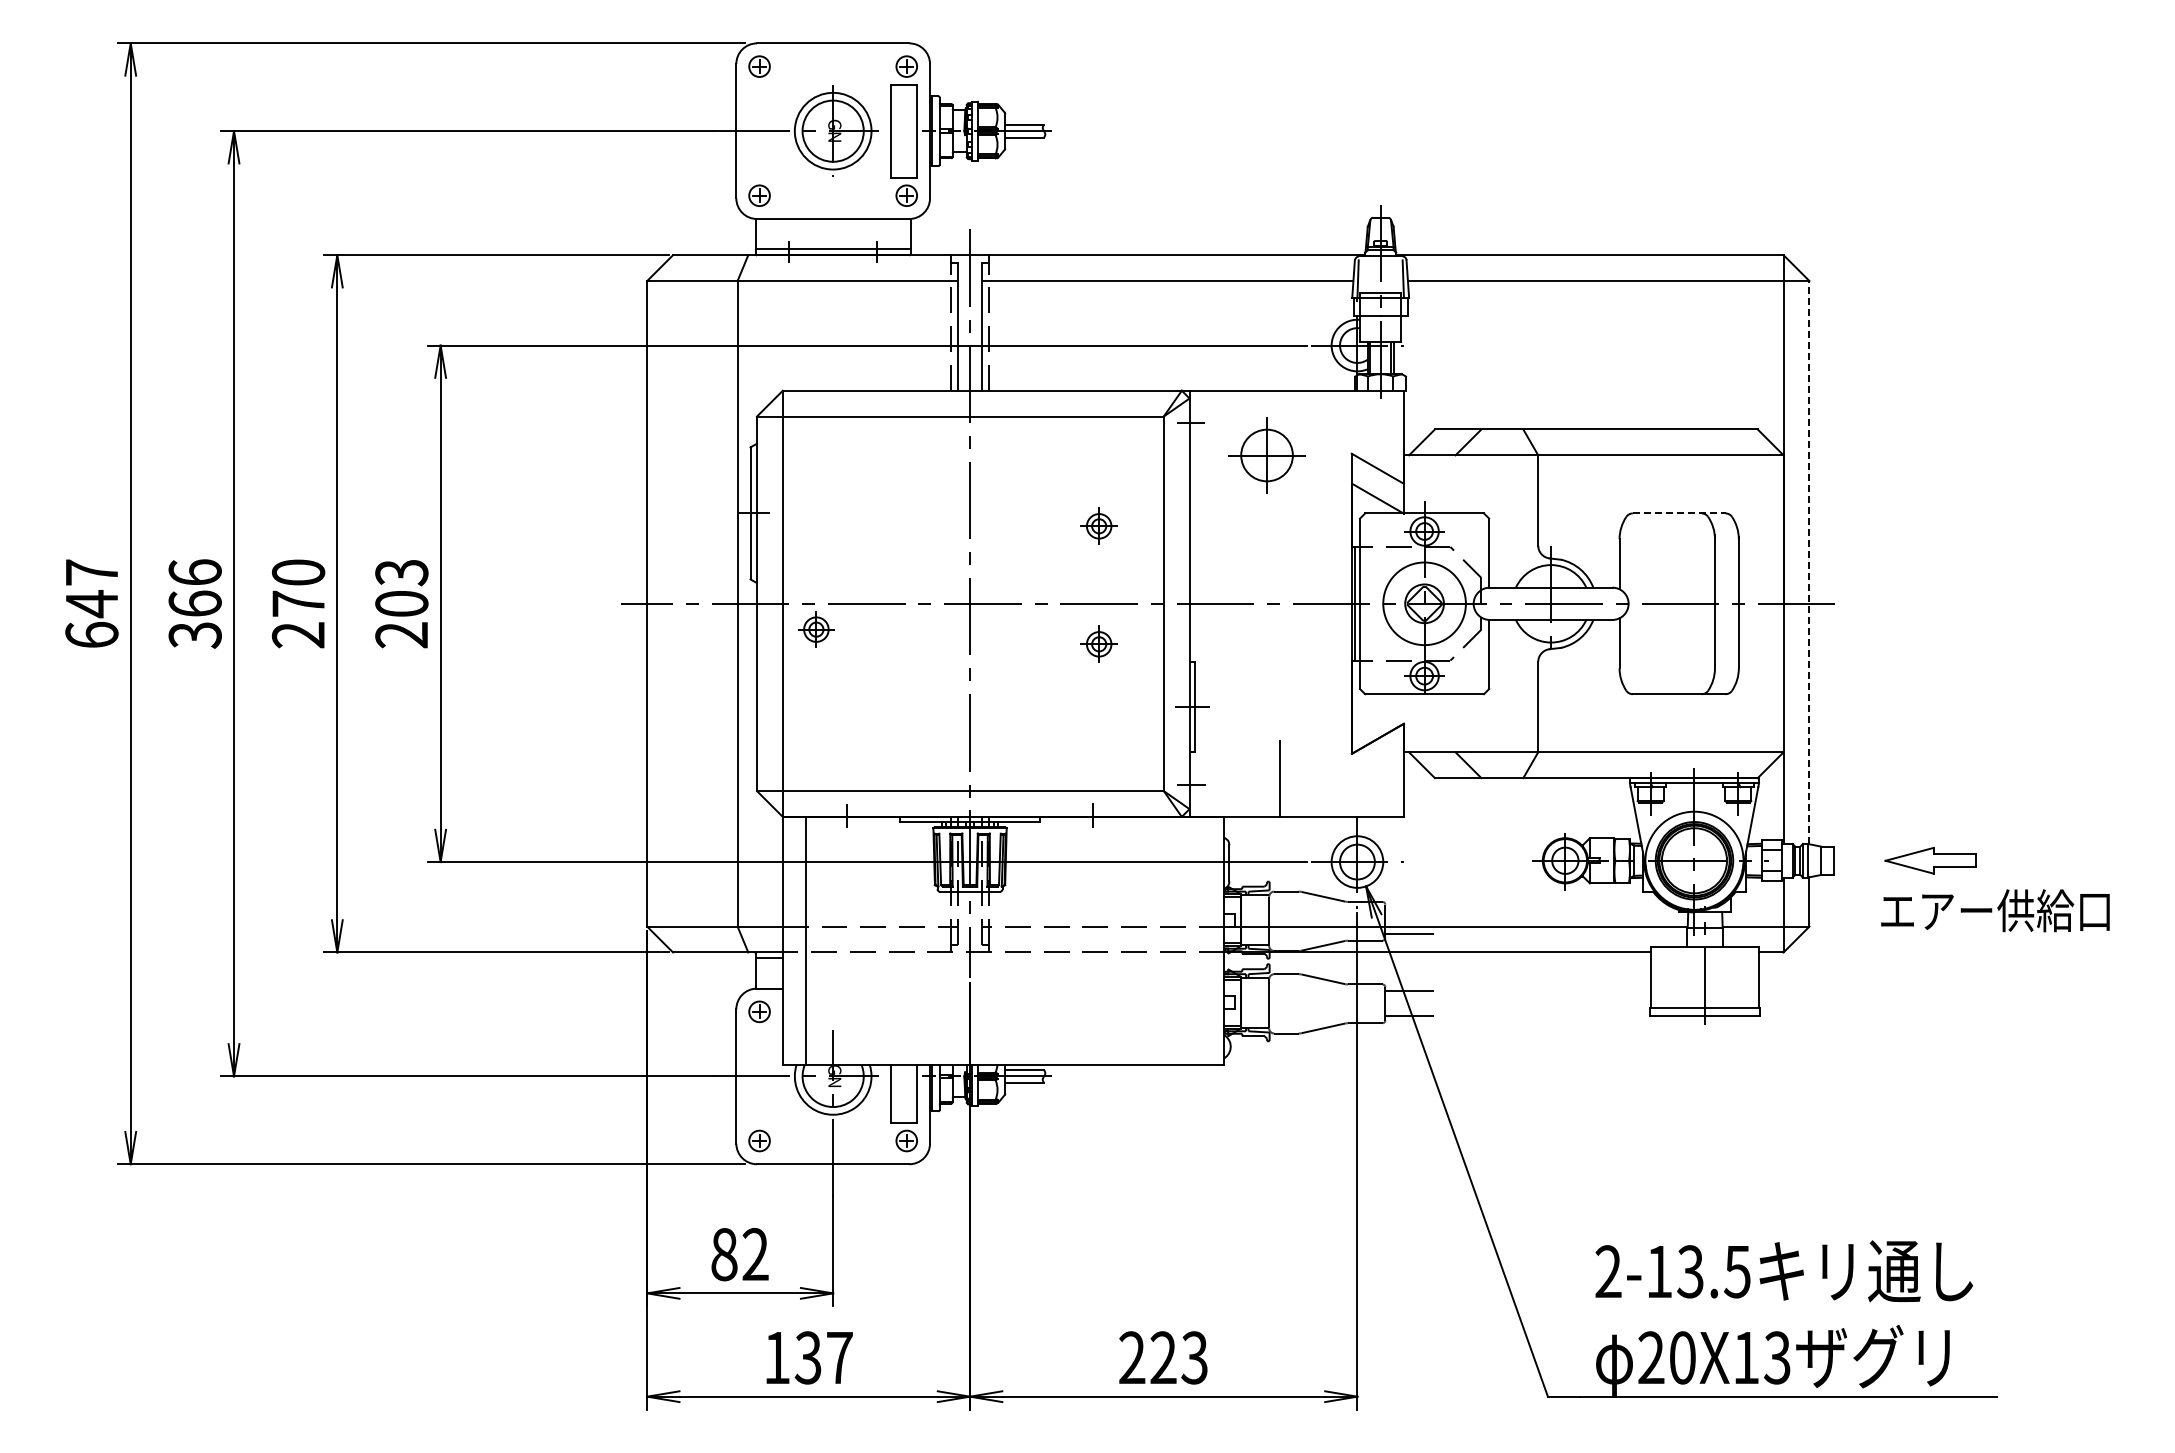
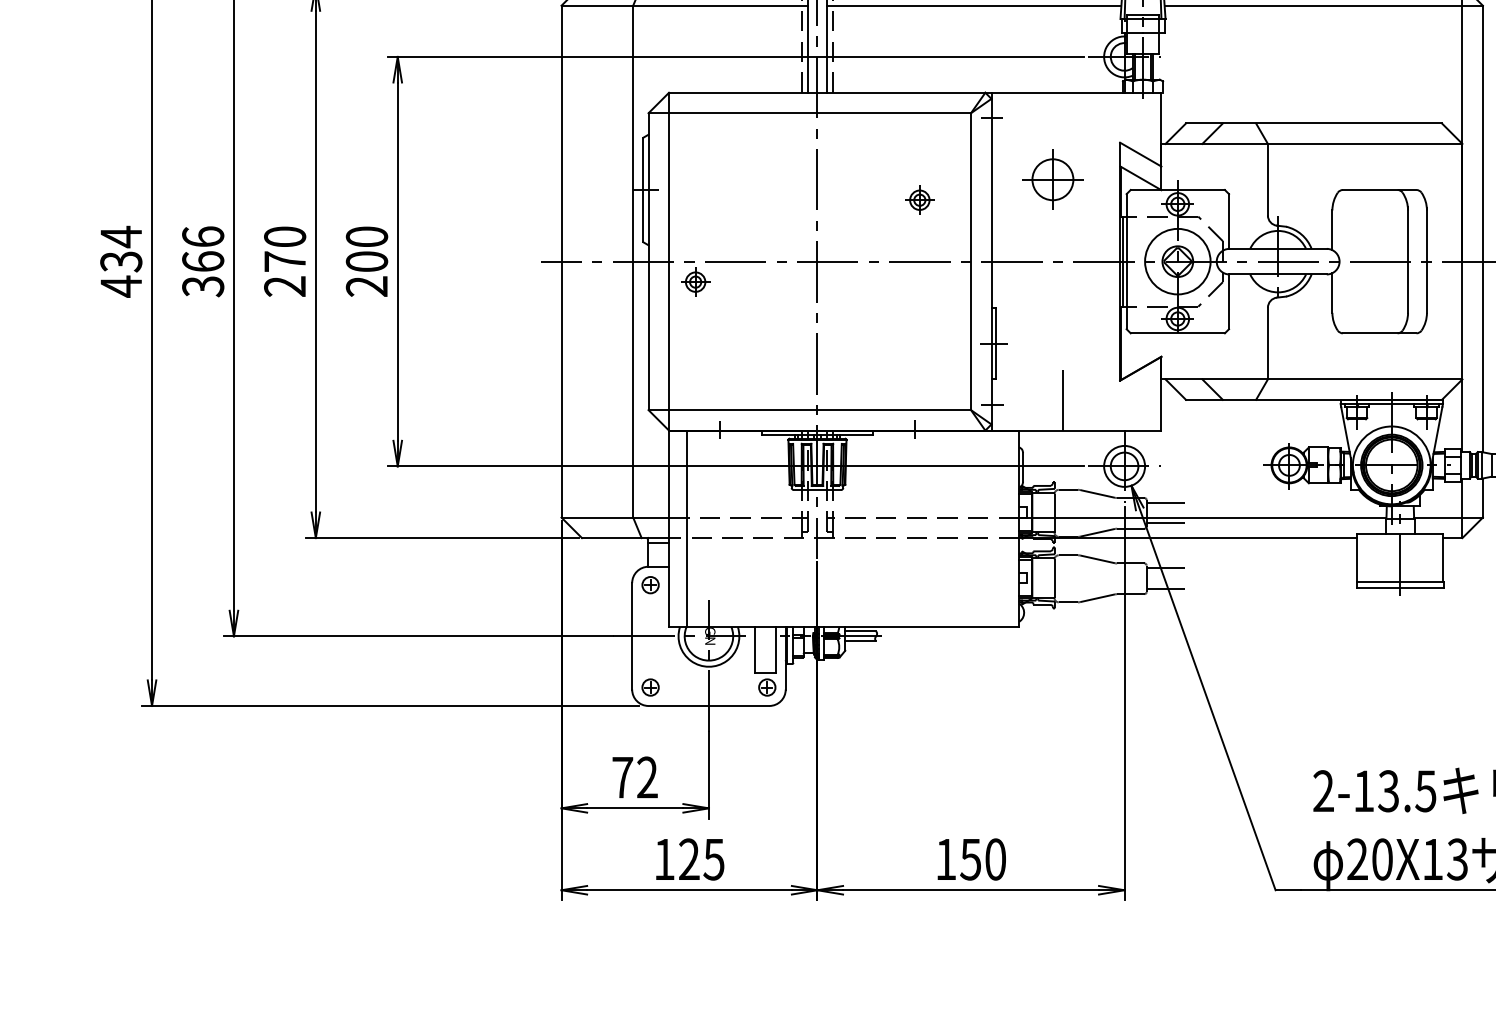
part: (1266, 455) -> (1052, 179), moved
line: (1679, 513) -> (1379, 190), dashed -> solid
line: (1809, 562) -> (1482, 228), dashed -> solid
text: (401, 572) -> (366, 236), 203 -> 200
text: (91, 603) -> (120, 261), 647 -> 434
part: (1098, 643) -> (919, 293), removed
line: (1409, 908) -> (1165, 503), added
text: (724, 1254) -> (622, 777), 82 -> 72
text: (823, 1357) -> (701, 859), 137 -> 125
text: (1163, 1357) -> (970, 859), 223 -> 150

